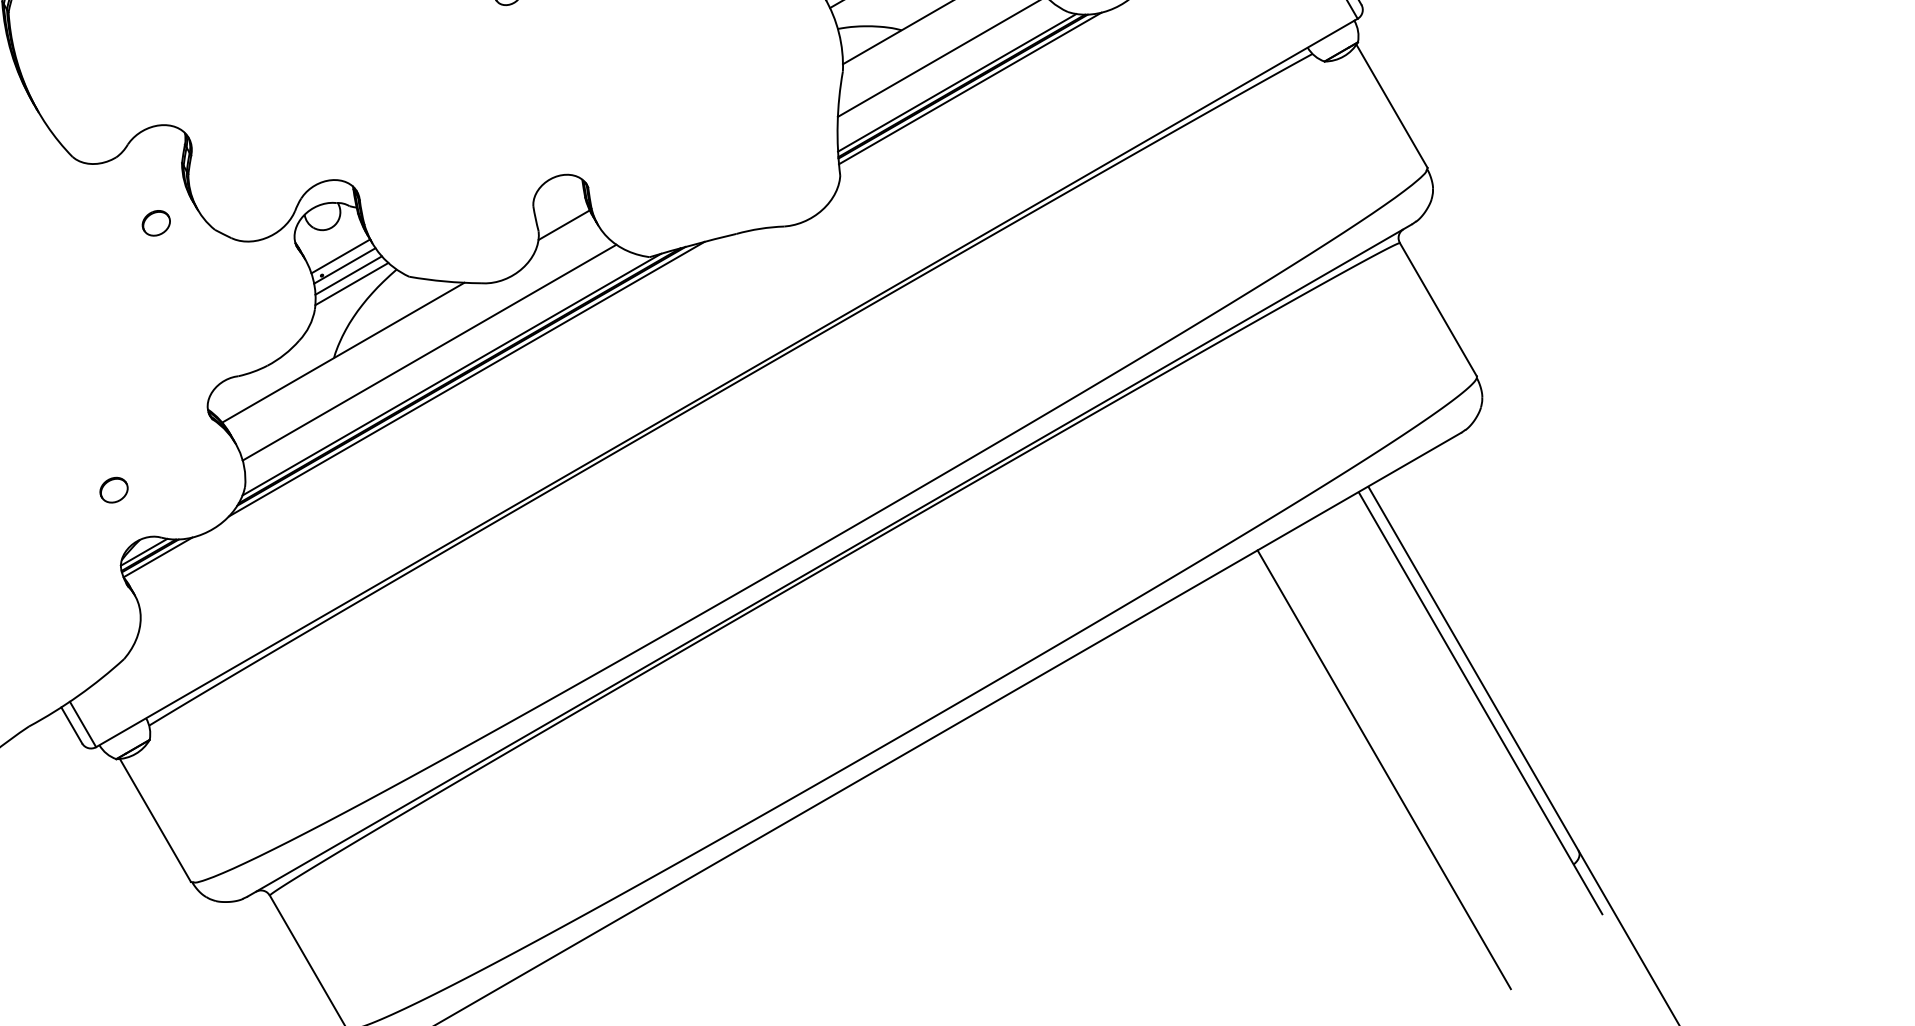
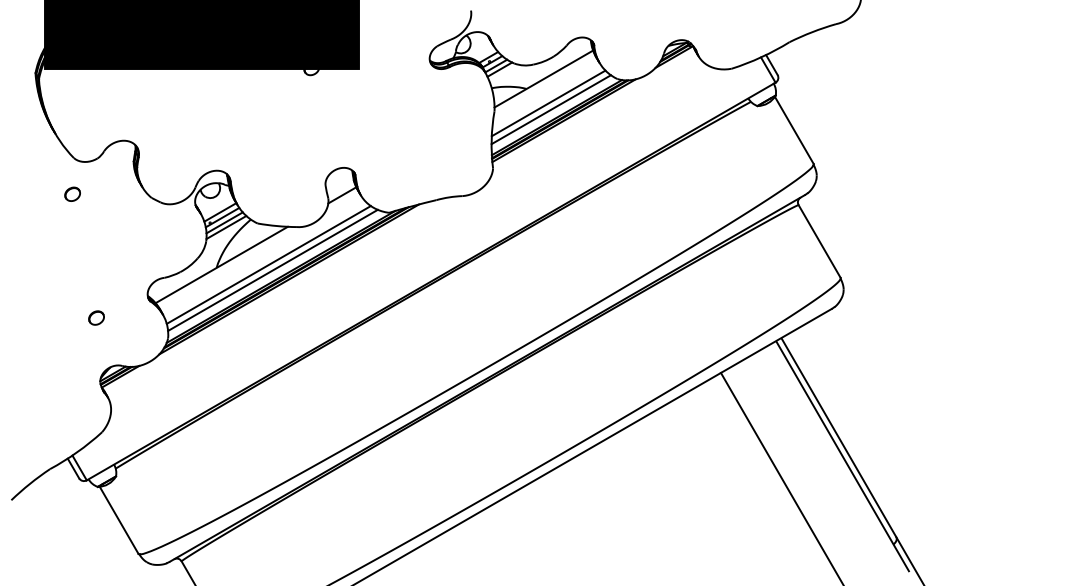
line: (945, 67) -> (550, 109), added
part: (156, 221) -> (72, 193), moved
line: (436, 360) -> (272, 269), added
part: (113, 489) -> (96, 317), moved

